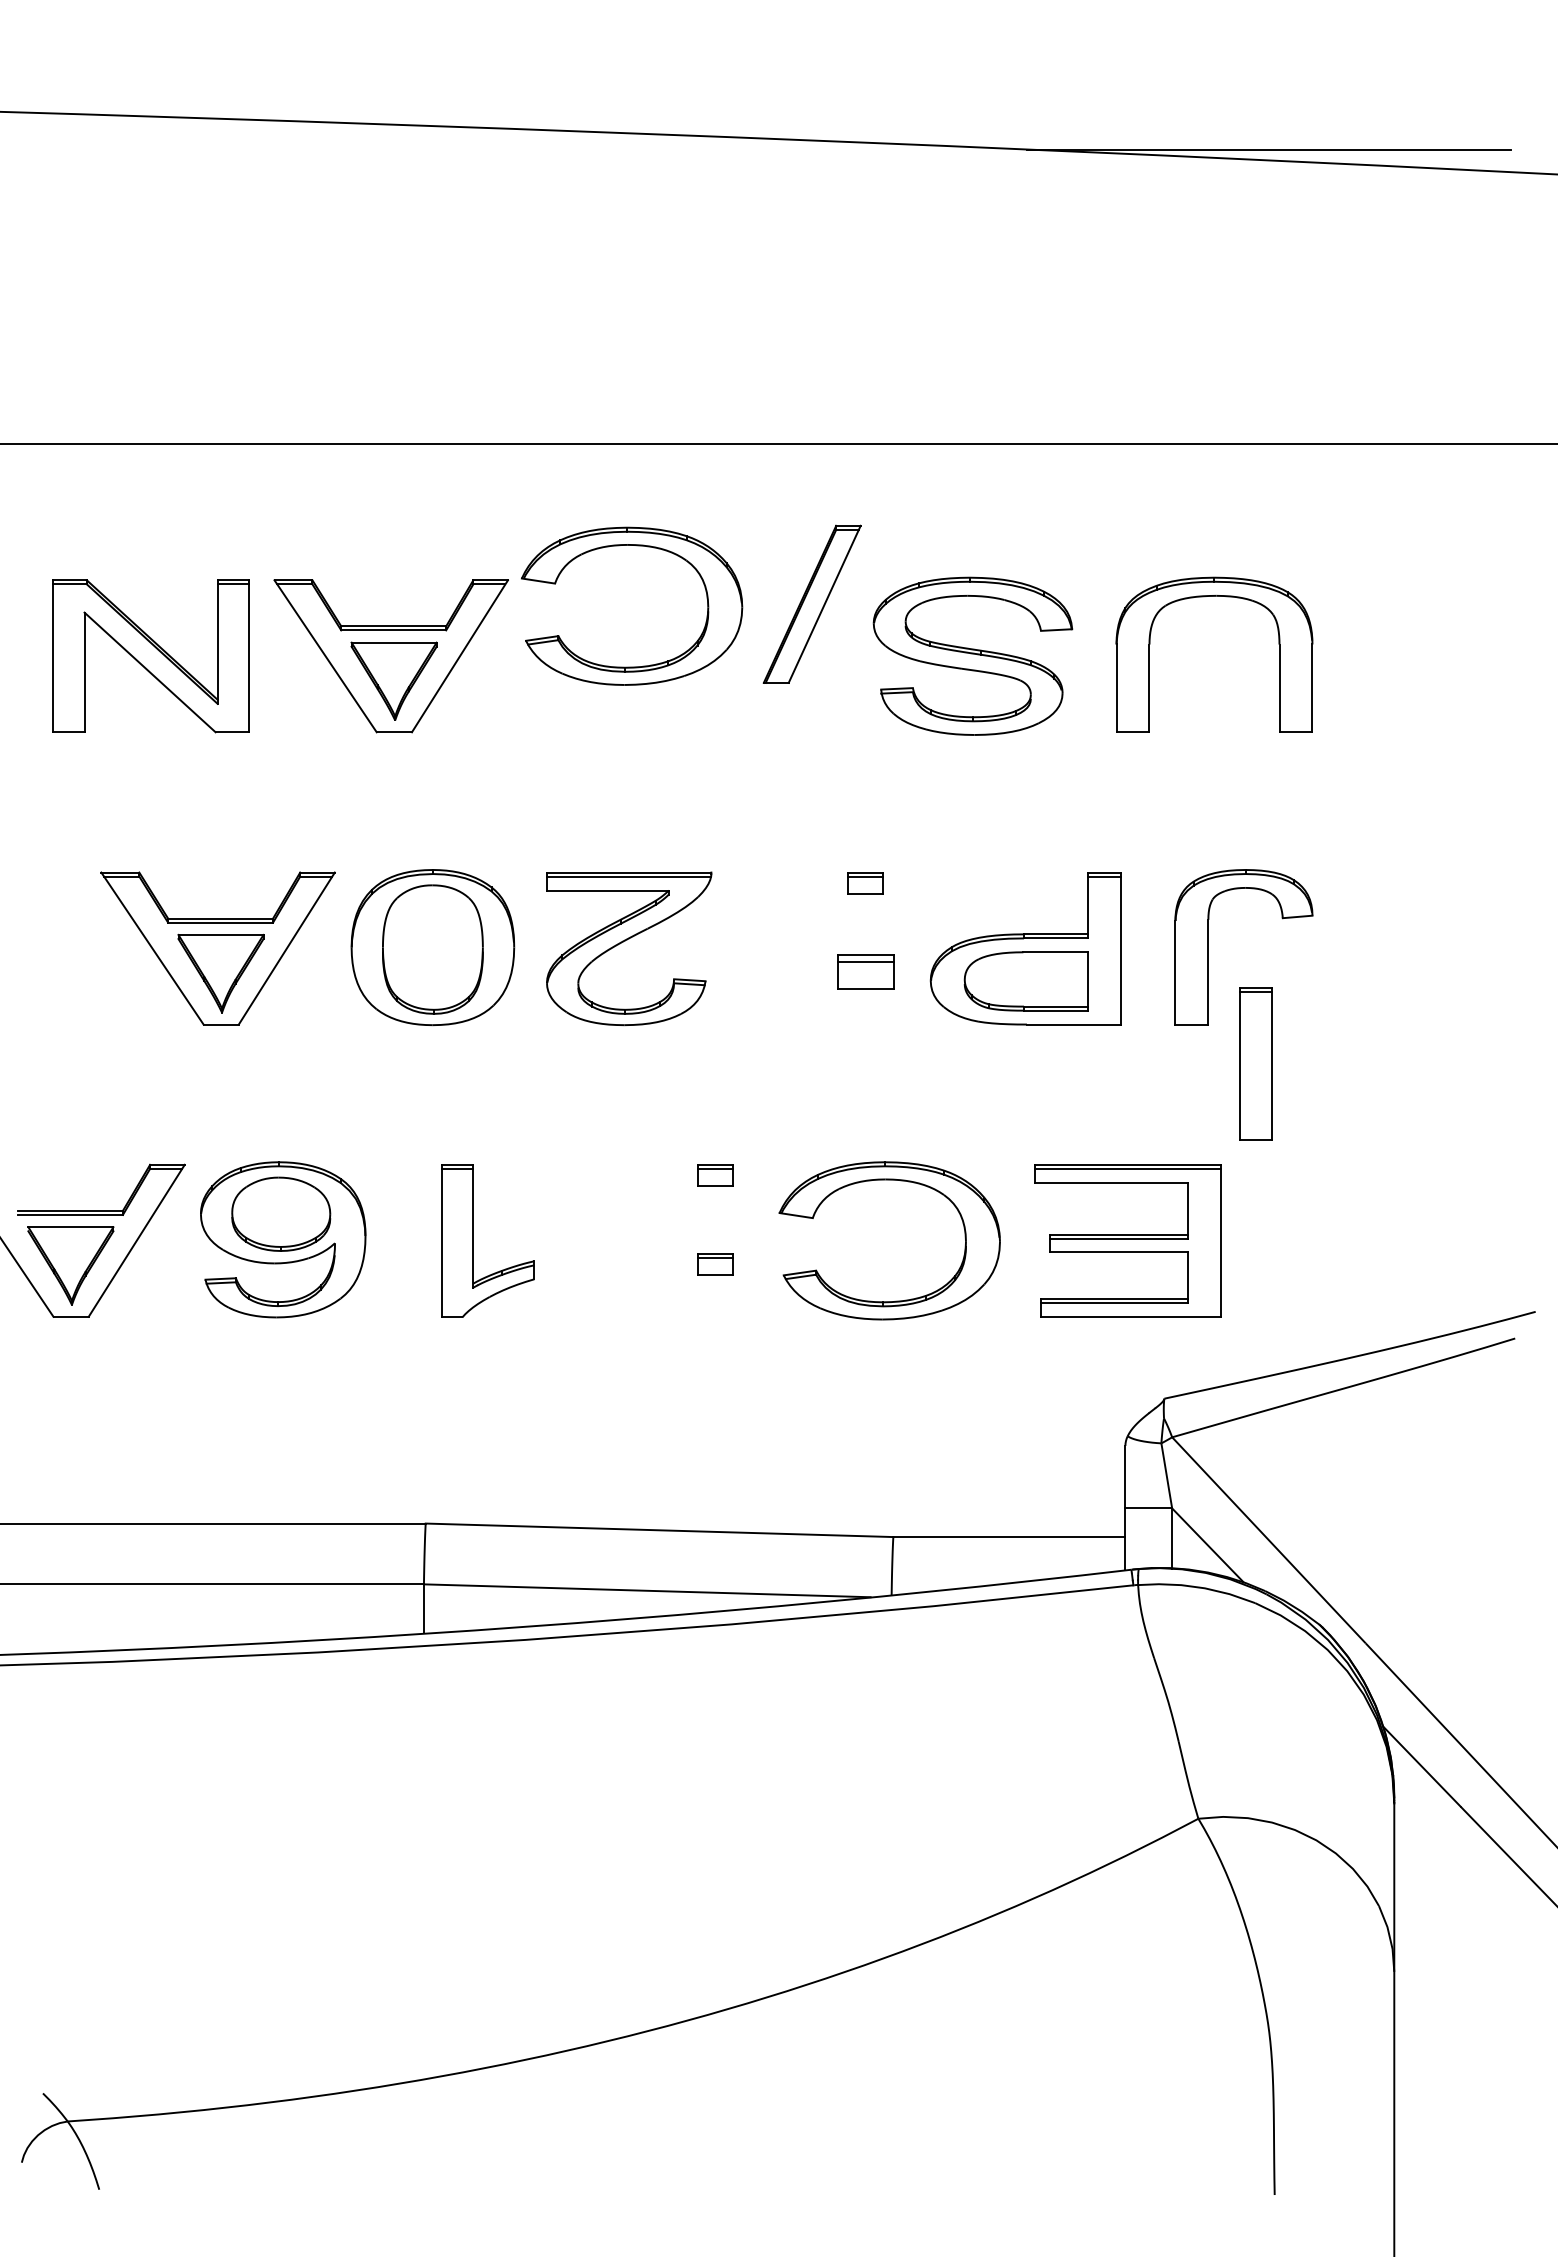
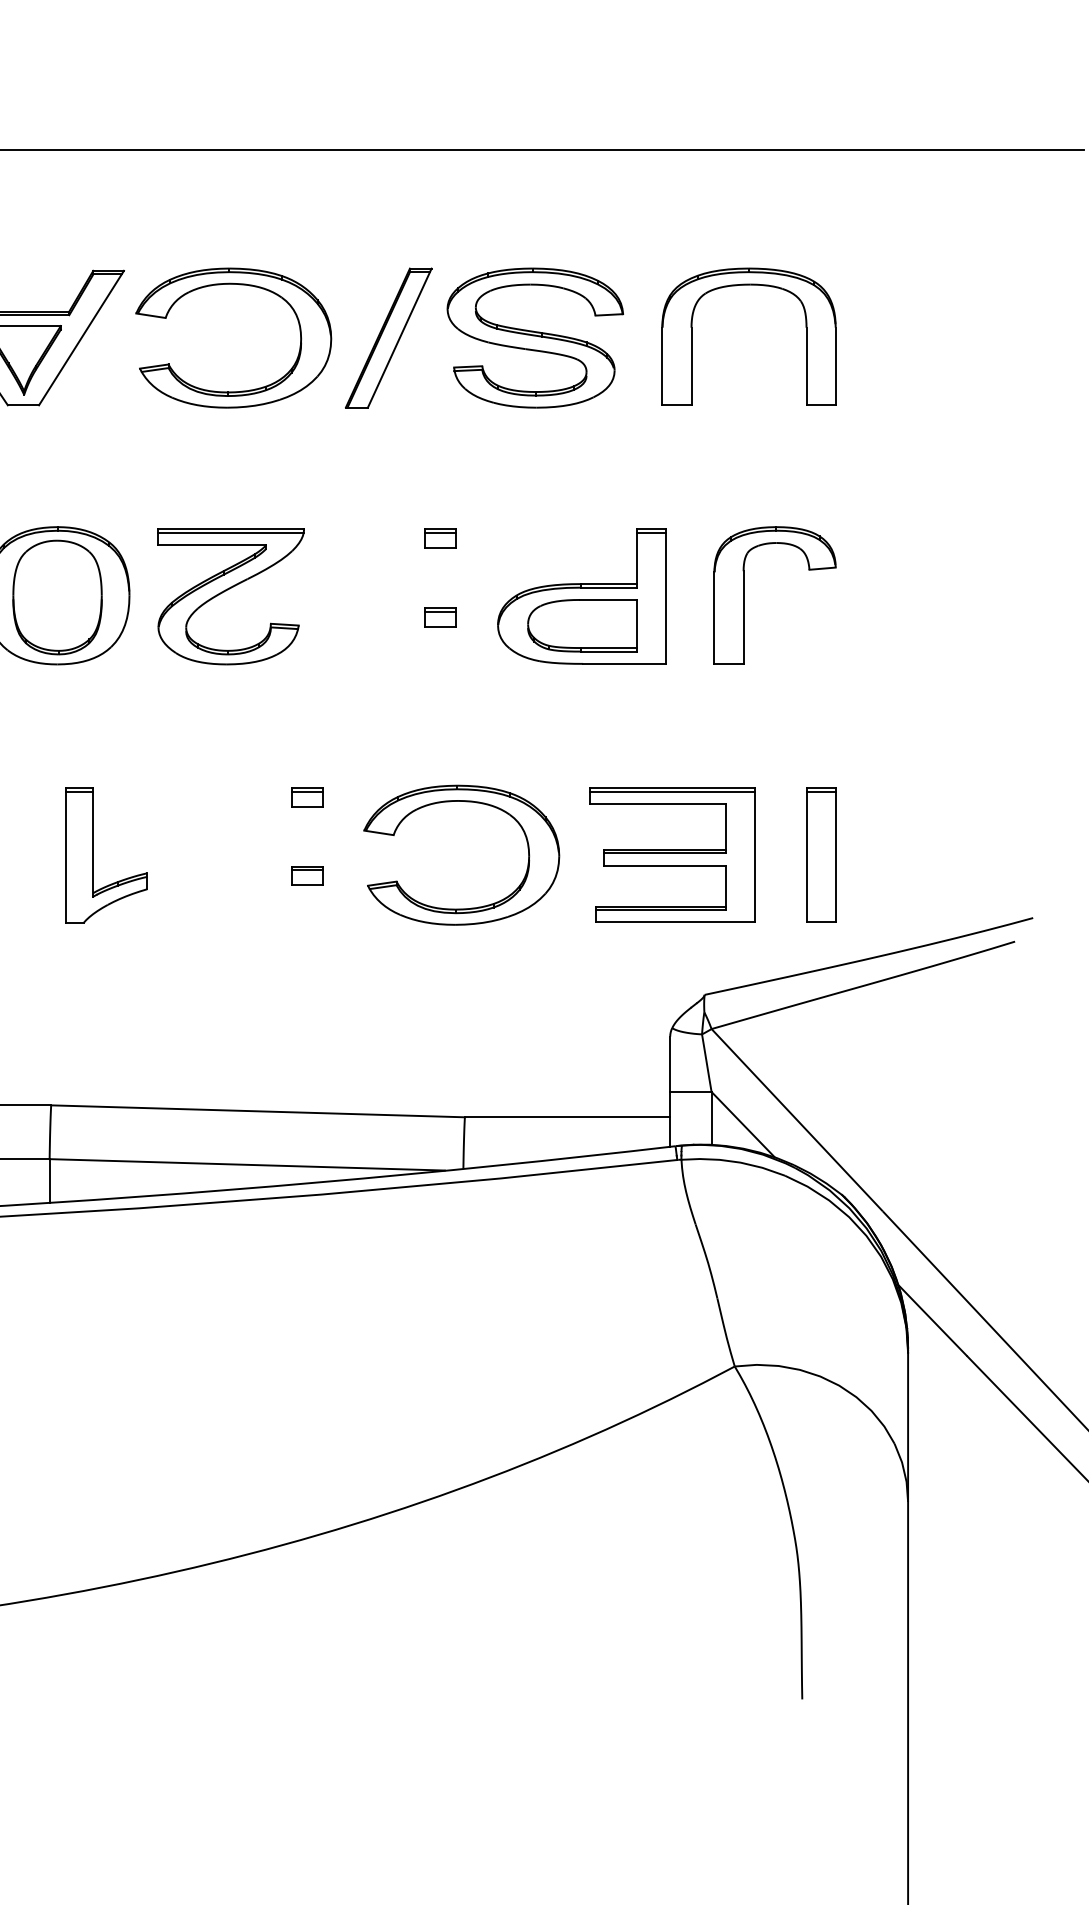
part: (636, 546) -> (237, 285), moved
part: (811, 603) -> (388, 337), moved
part: (865, 971) -> (440, 616), size x0.62
part: (1255, 1063) -> (820, 854), moved

